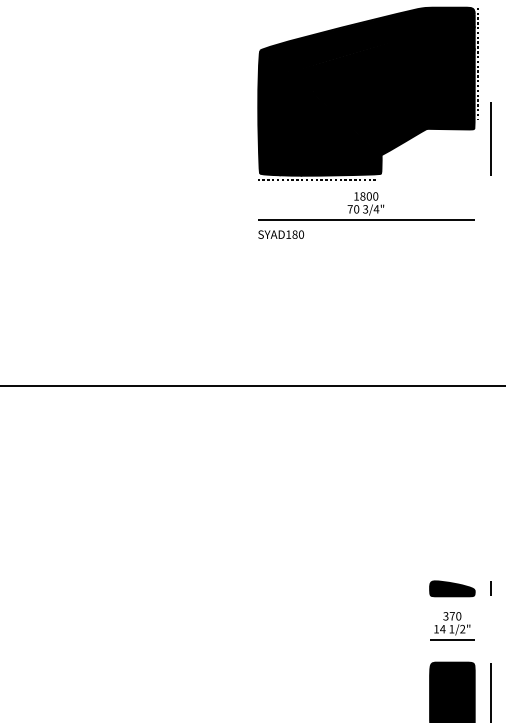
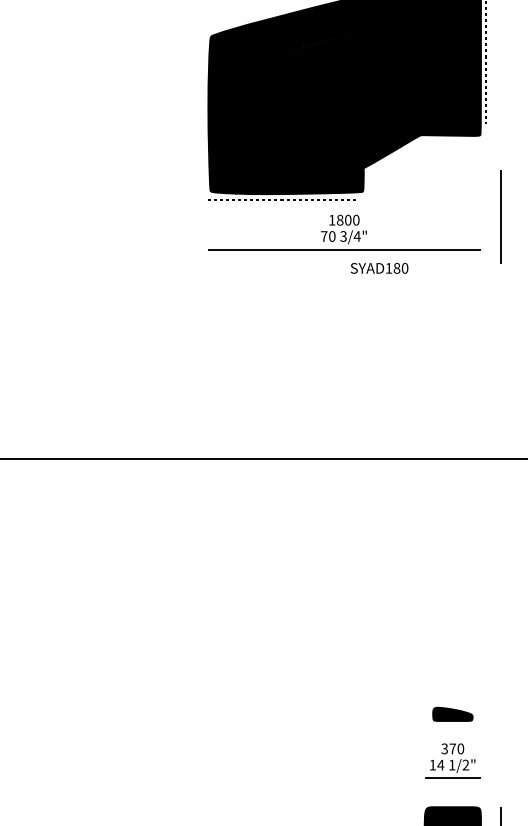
line: (490, 138) -> (500, 216), moved
text: (281, 234) -> (379, 268), moved
part: (452, 588) -> (452, 713), size x0.7
line: (490, 588) -> (500, 713), removed

